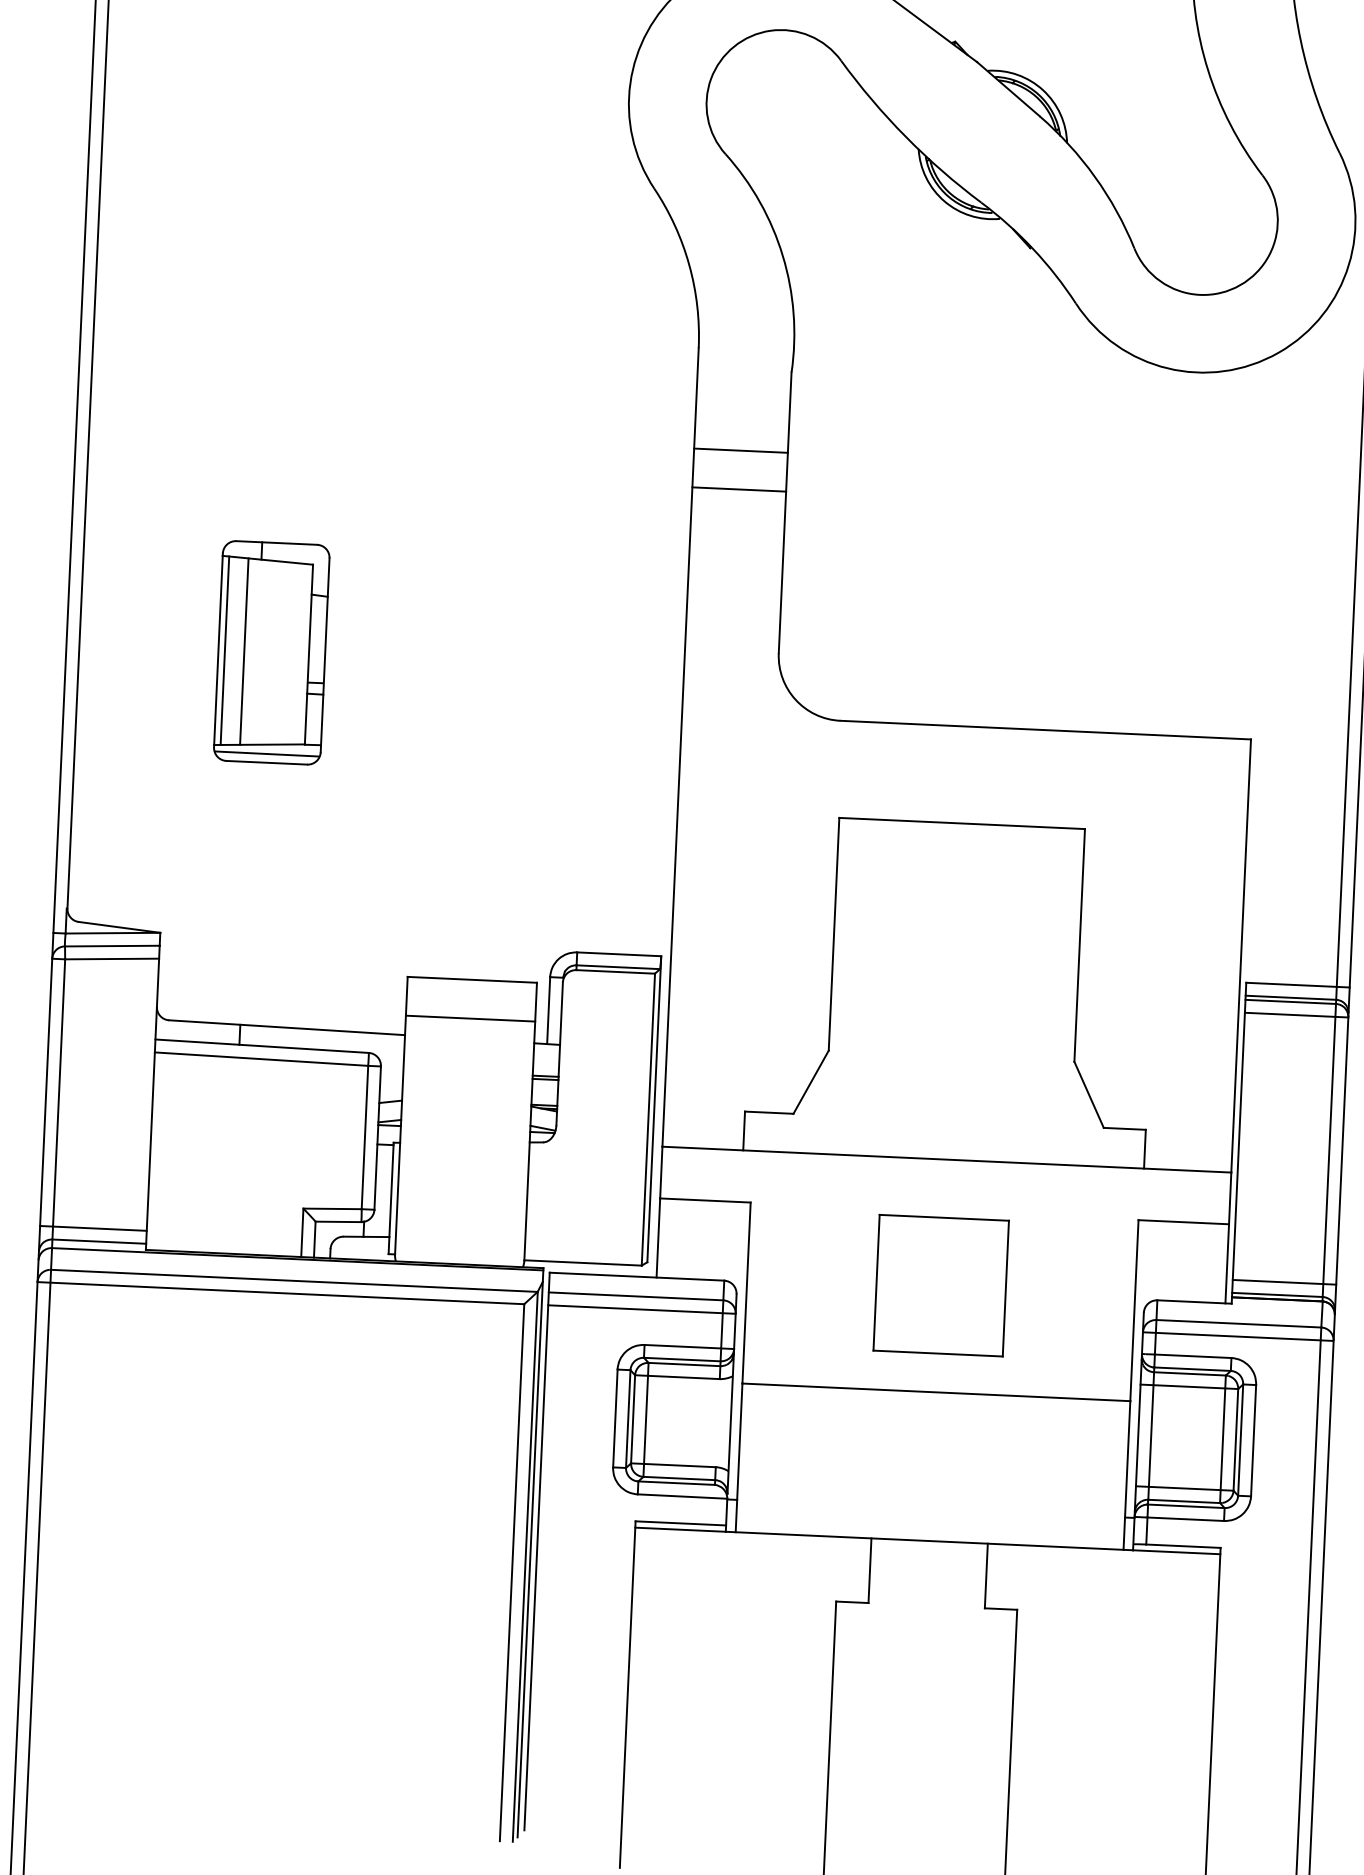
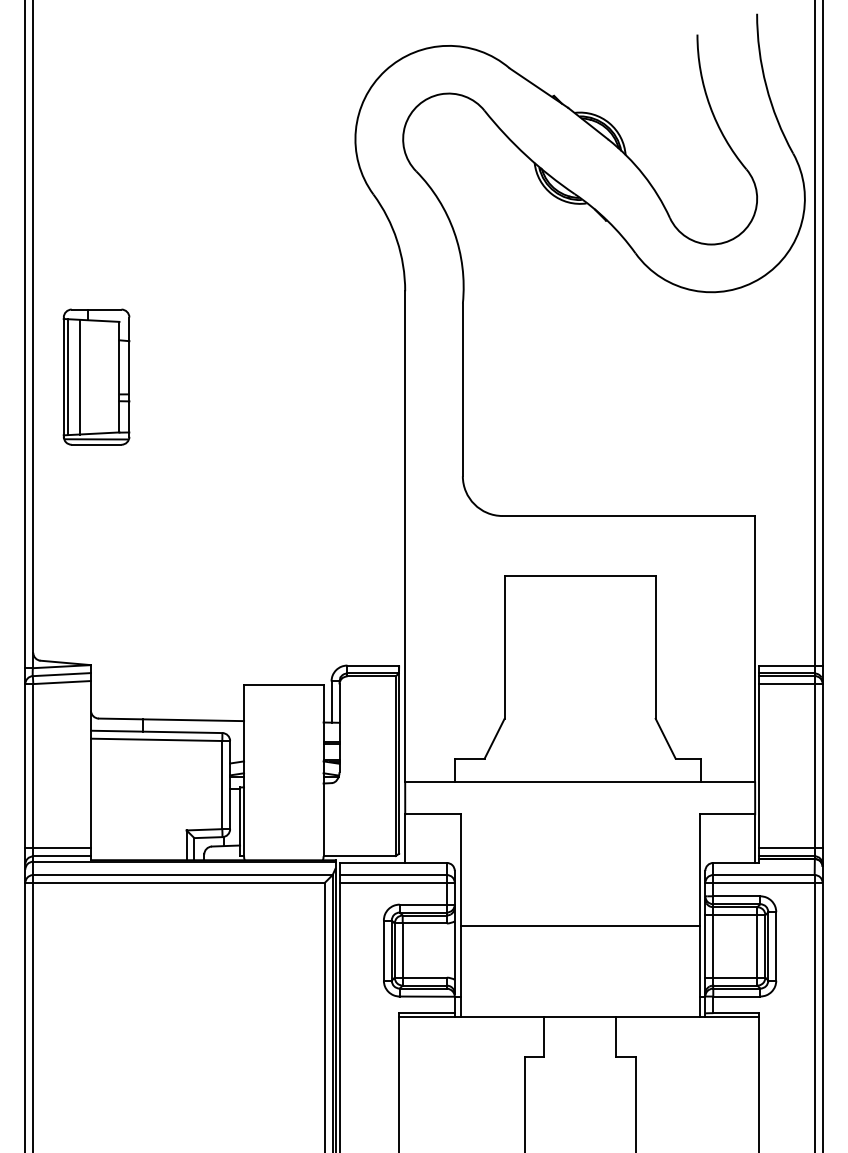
line: (740, 449) -> (433, 352), removed
line: (738, 488) -> (433, 376), removed
part: (271, 651) -> (96, 376), moved
line: (470, 1019) -> (283, 709), removed
part: (940, 1284) -> (579, 859), removed

